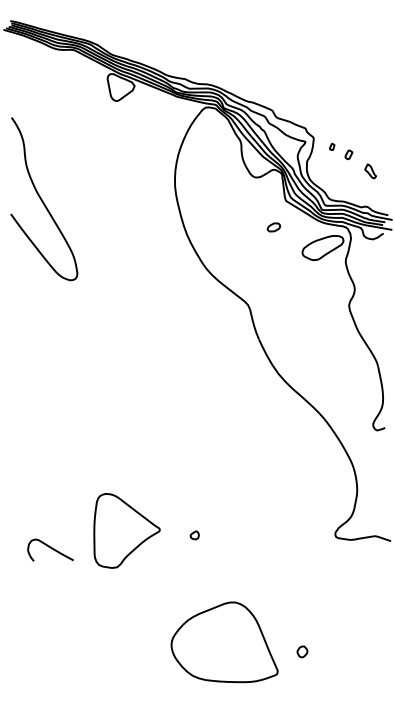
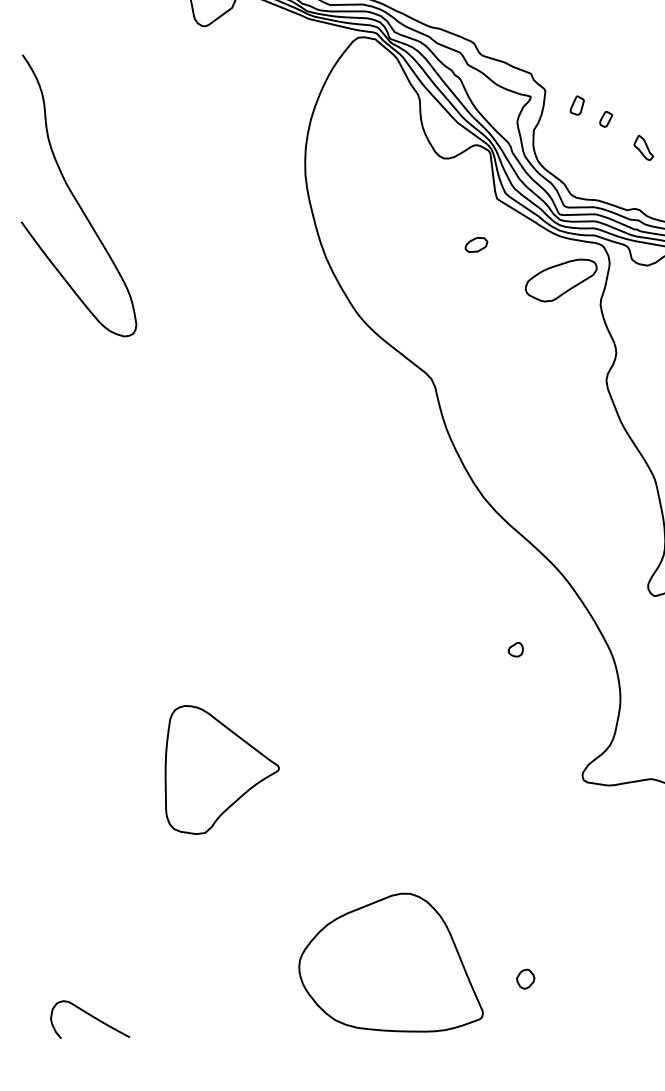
part: (331, 146) -> (575, 104), size x1.67
part: (194, 535) -> (515, 649), moved
curve: (50, 548) -> (89, 1016), moved

